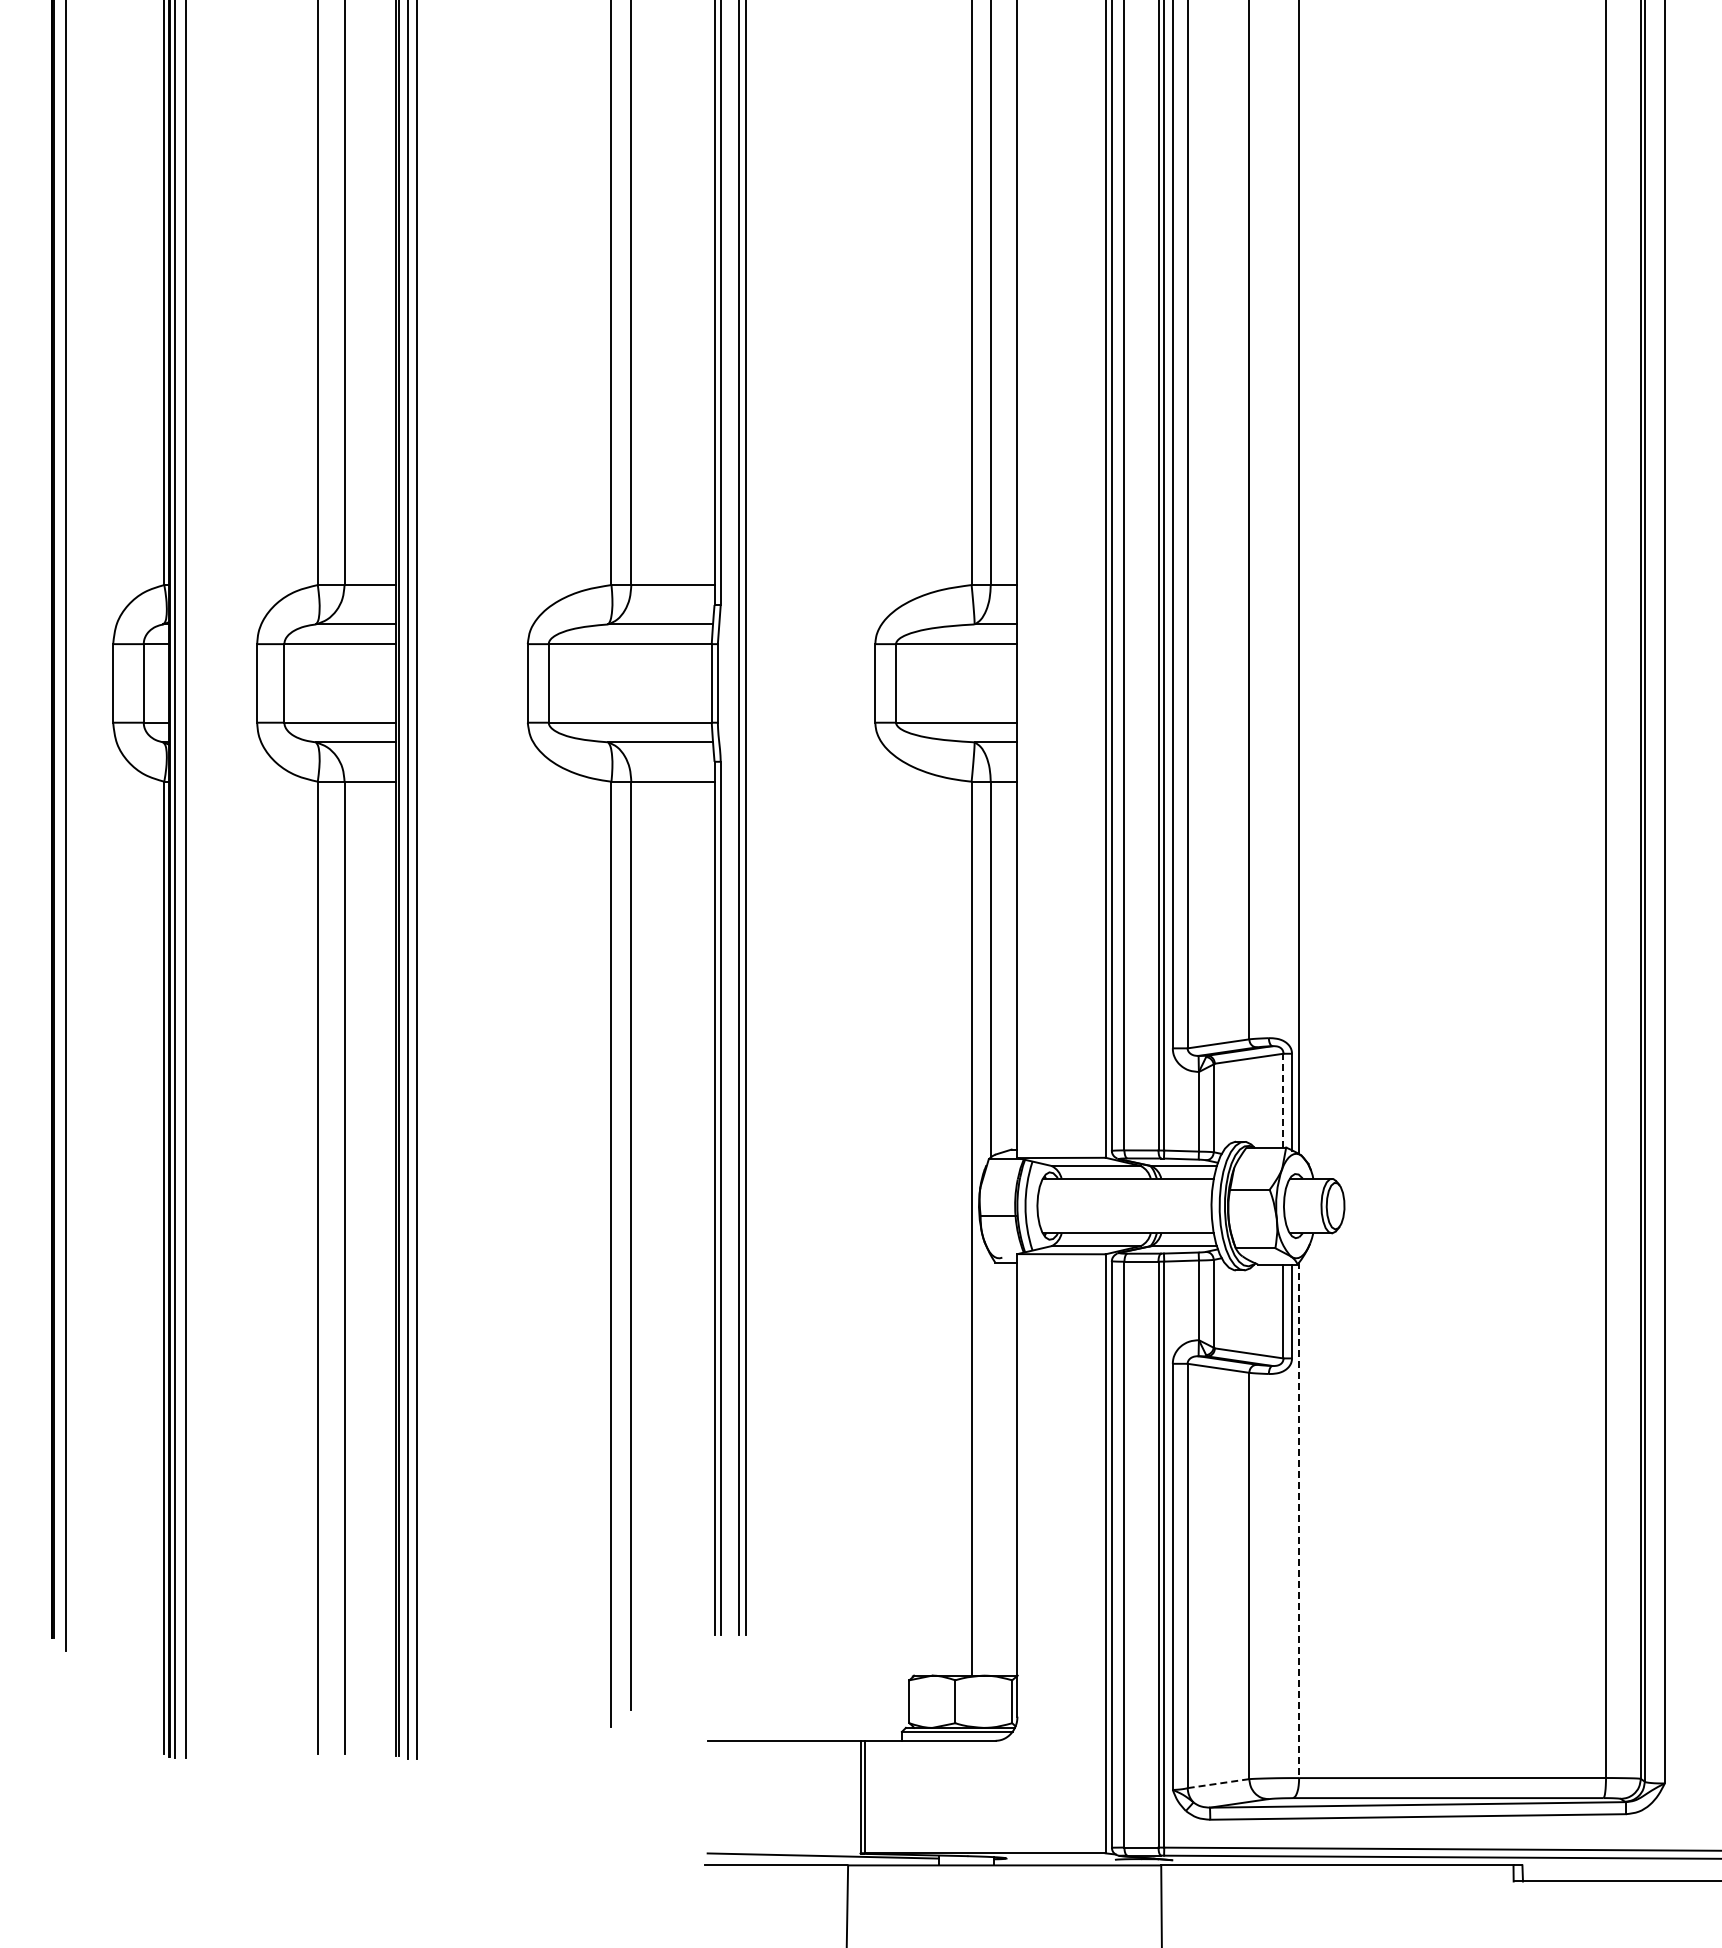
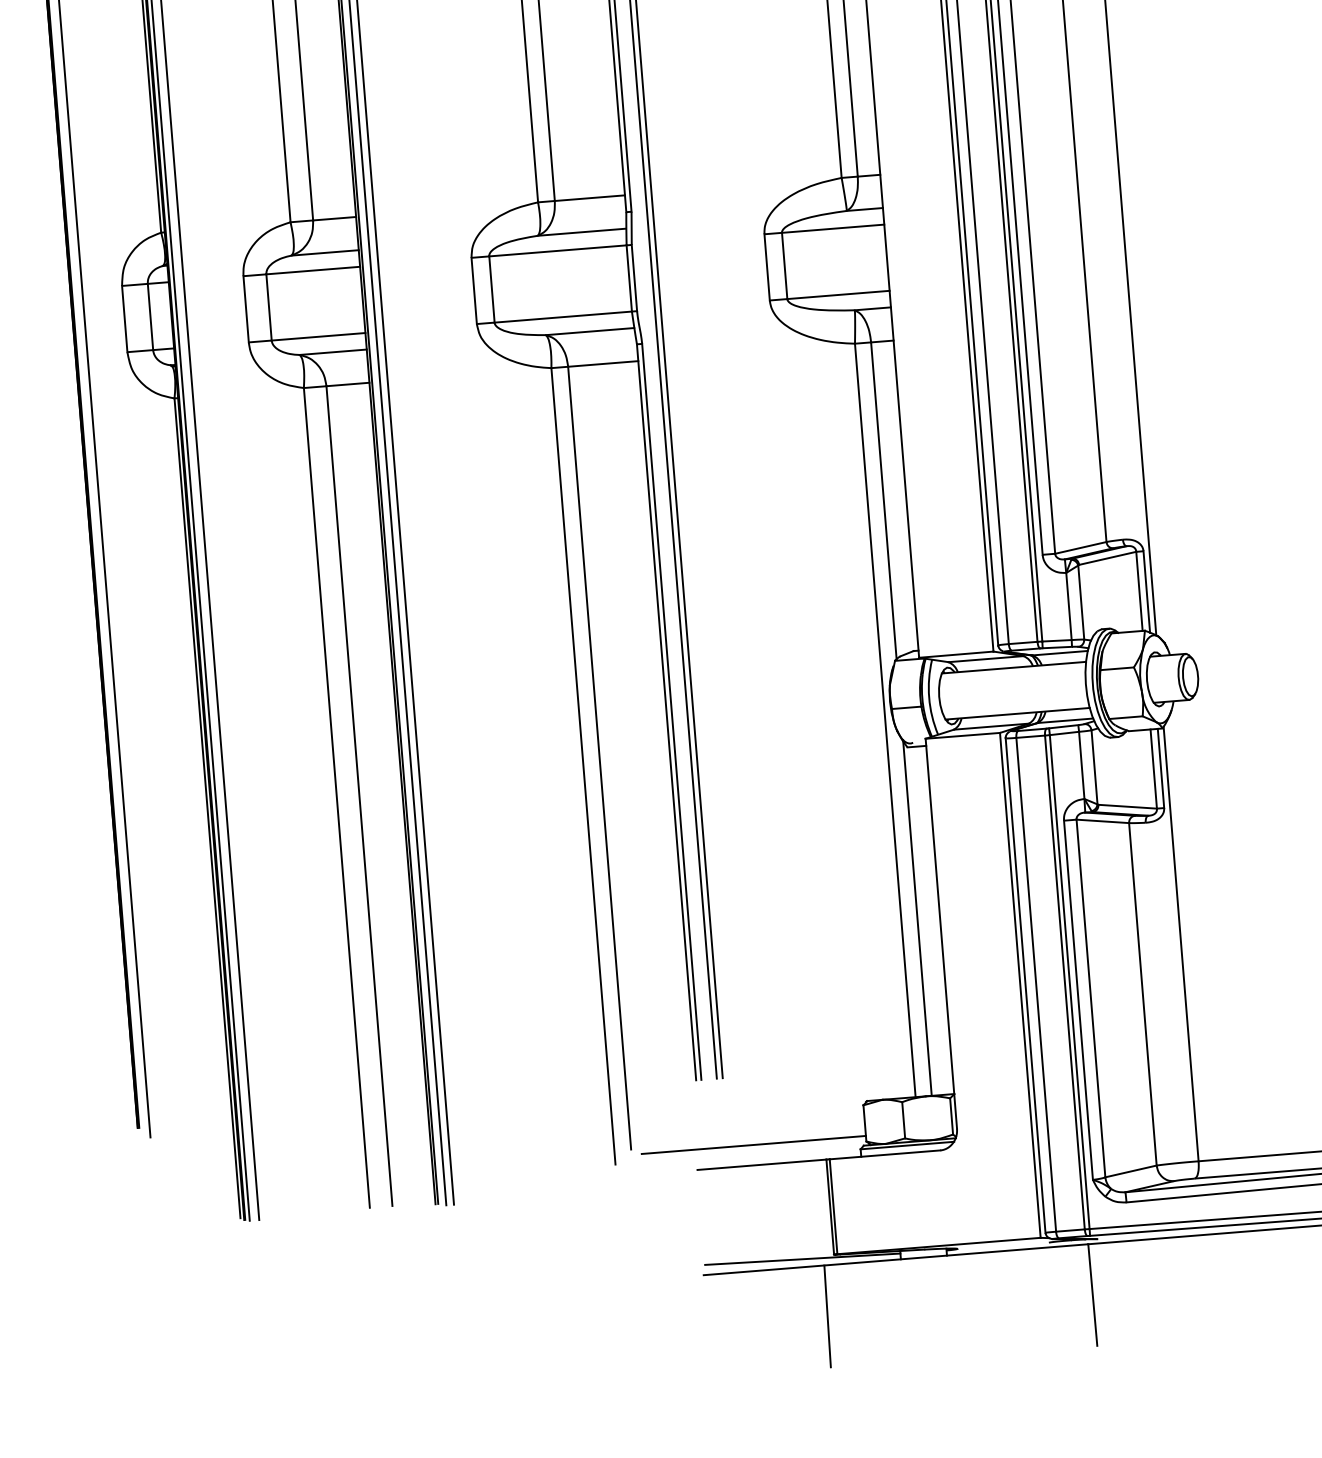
line: (1283, 1100) -> (1139, 591), dashed -> solid
line: (990, 1464) -> (917, 917), added
line: (1299, 1520) -> (1181, 944), dashed -> solid
line: (776, 1716) -> (753, 1144), added
line: (1218, 1783) -> (1131, 1171), dashed -> solid

